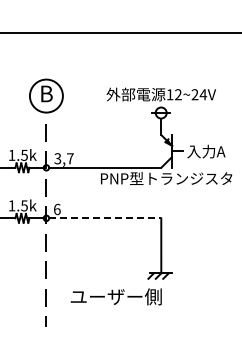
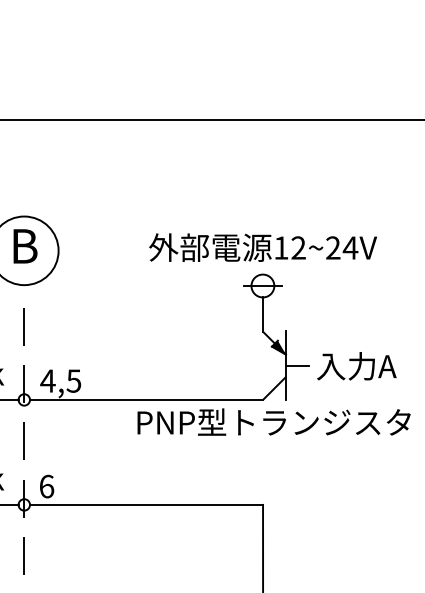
text: (63, 158) -> (59, 380), 3,7 -> 4,5
line: (105, 218) -> (147, 505), dashed -> solid

